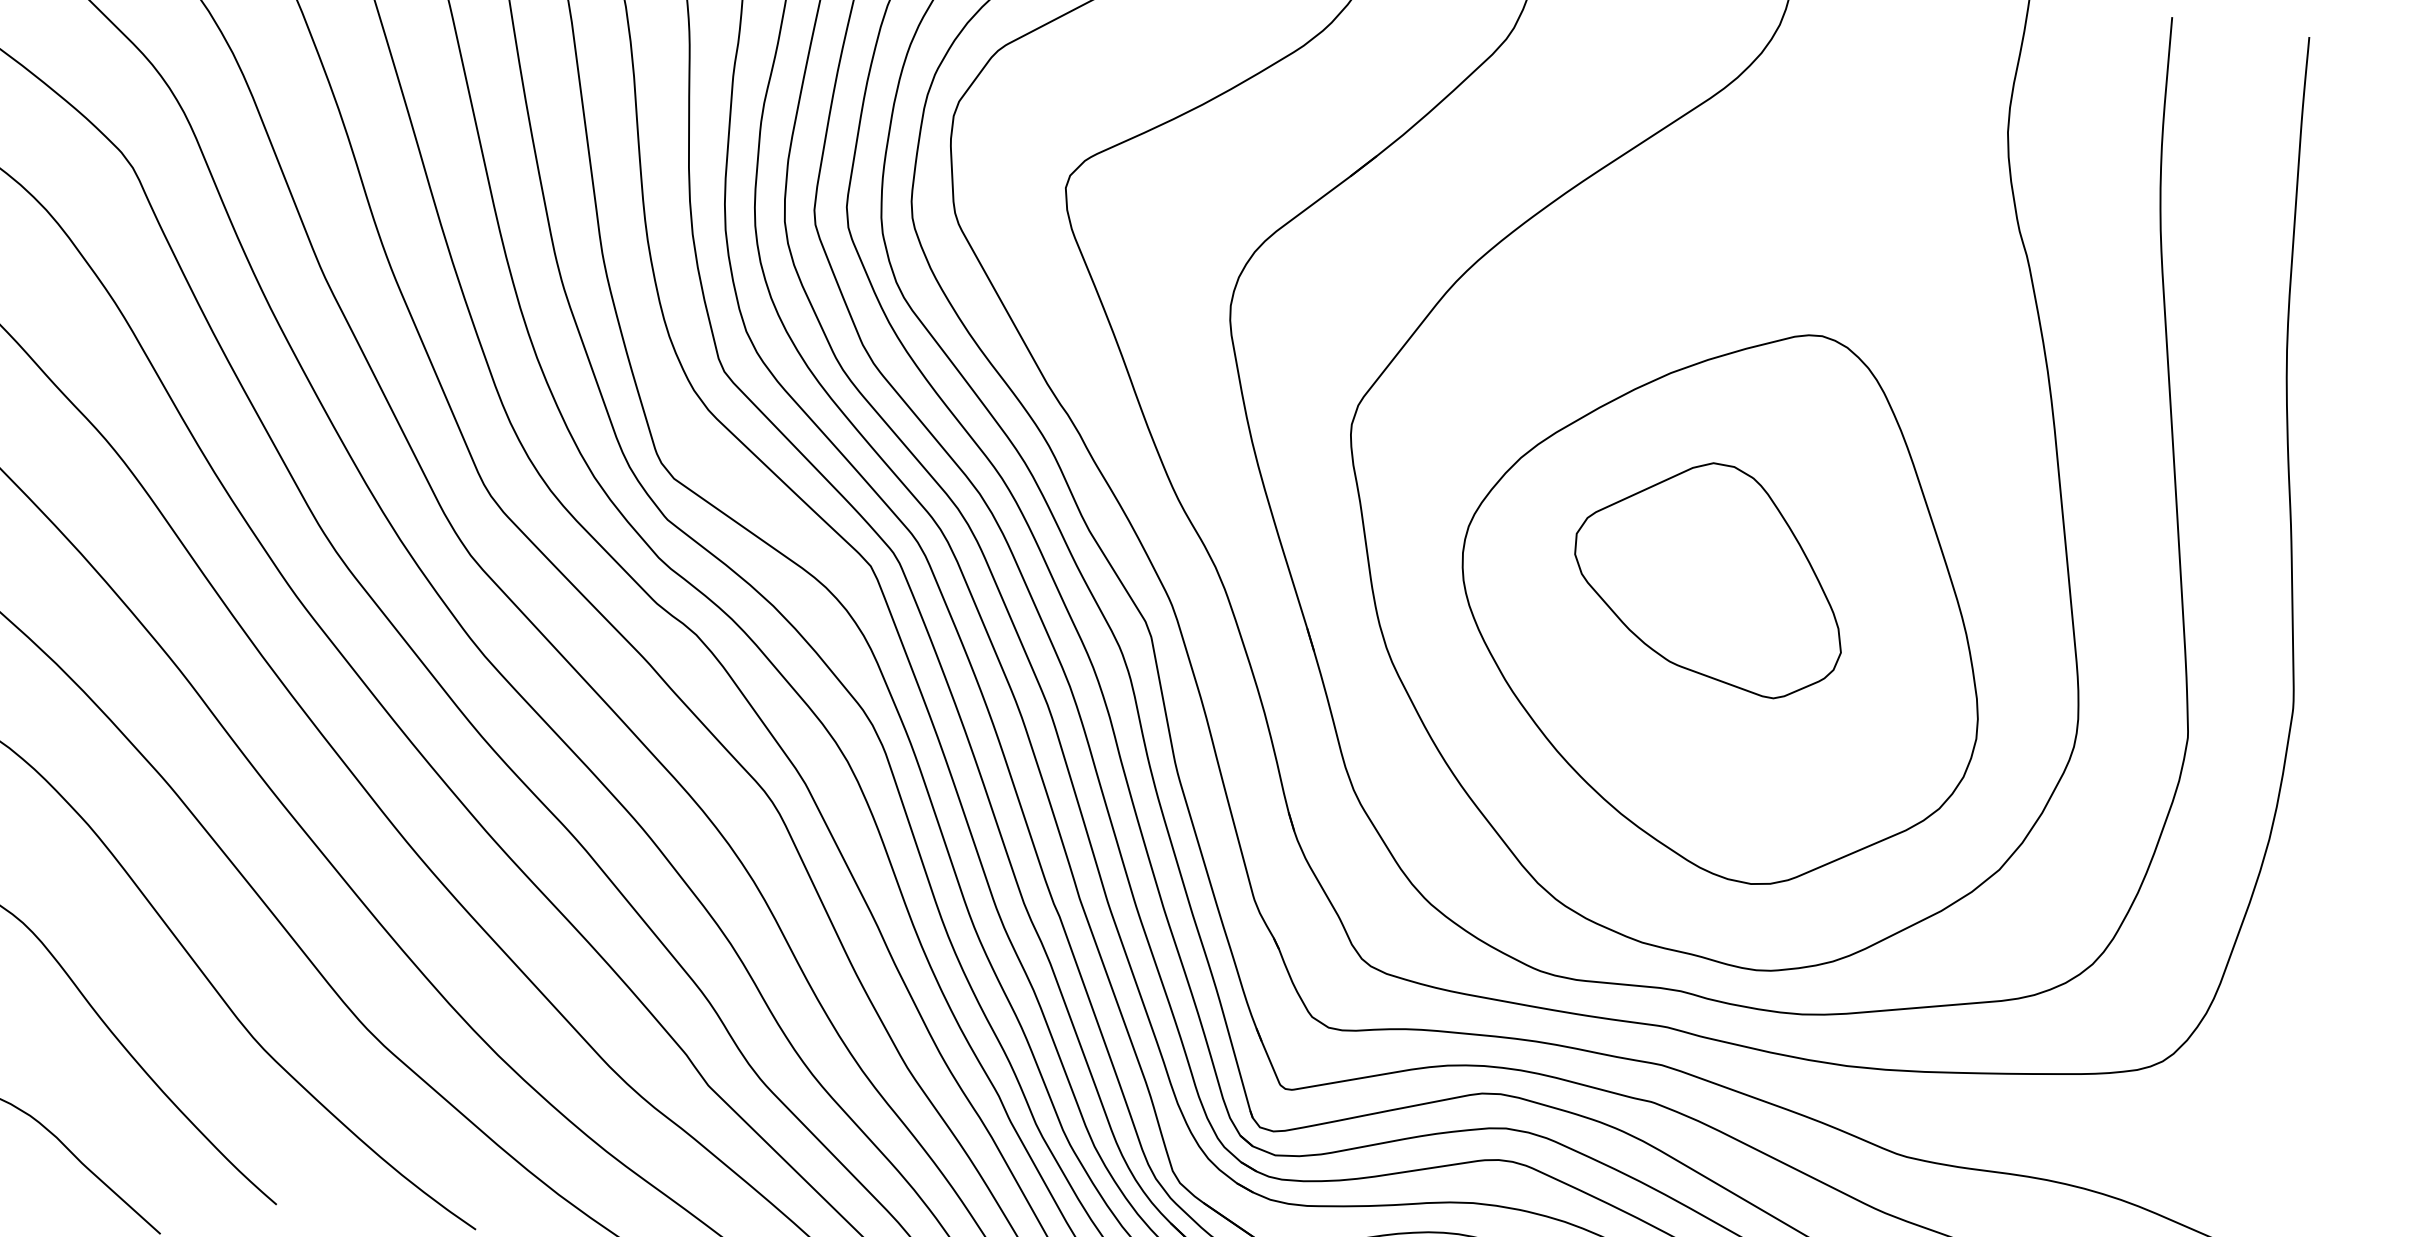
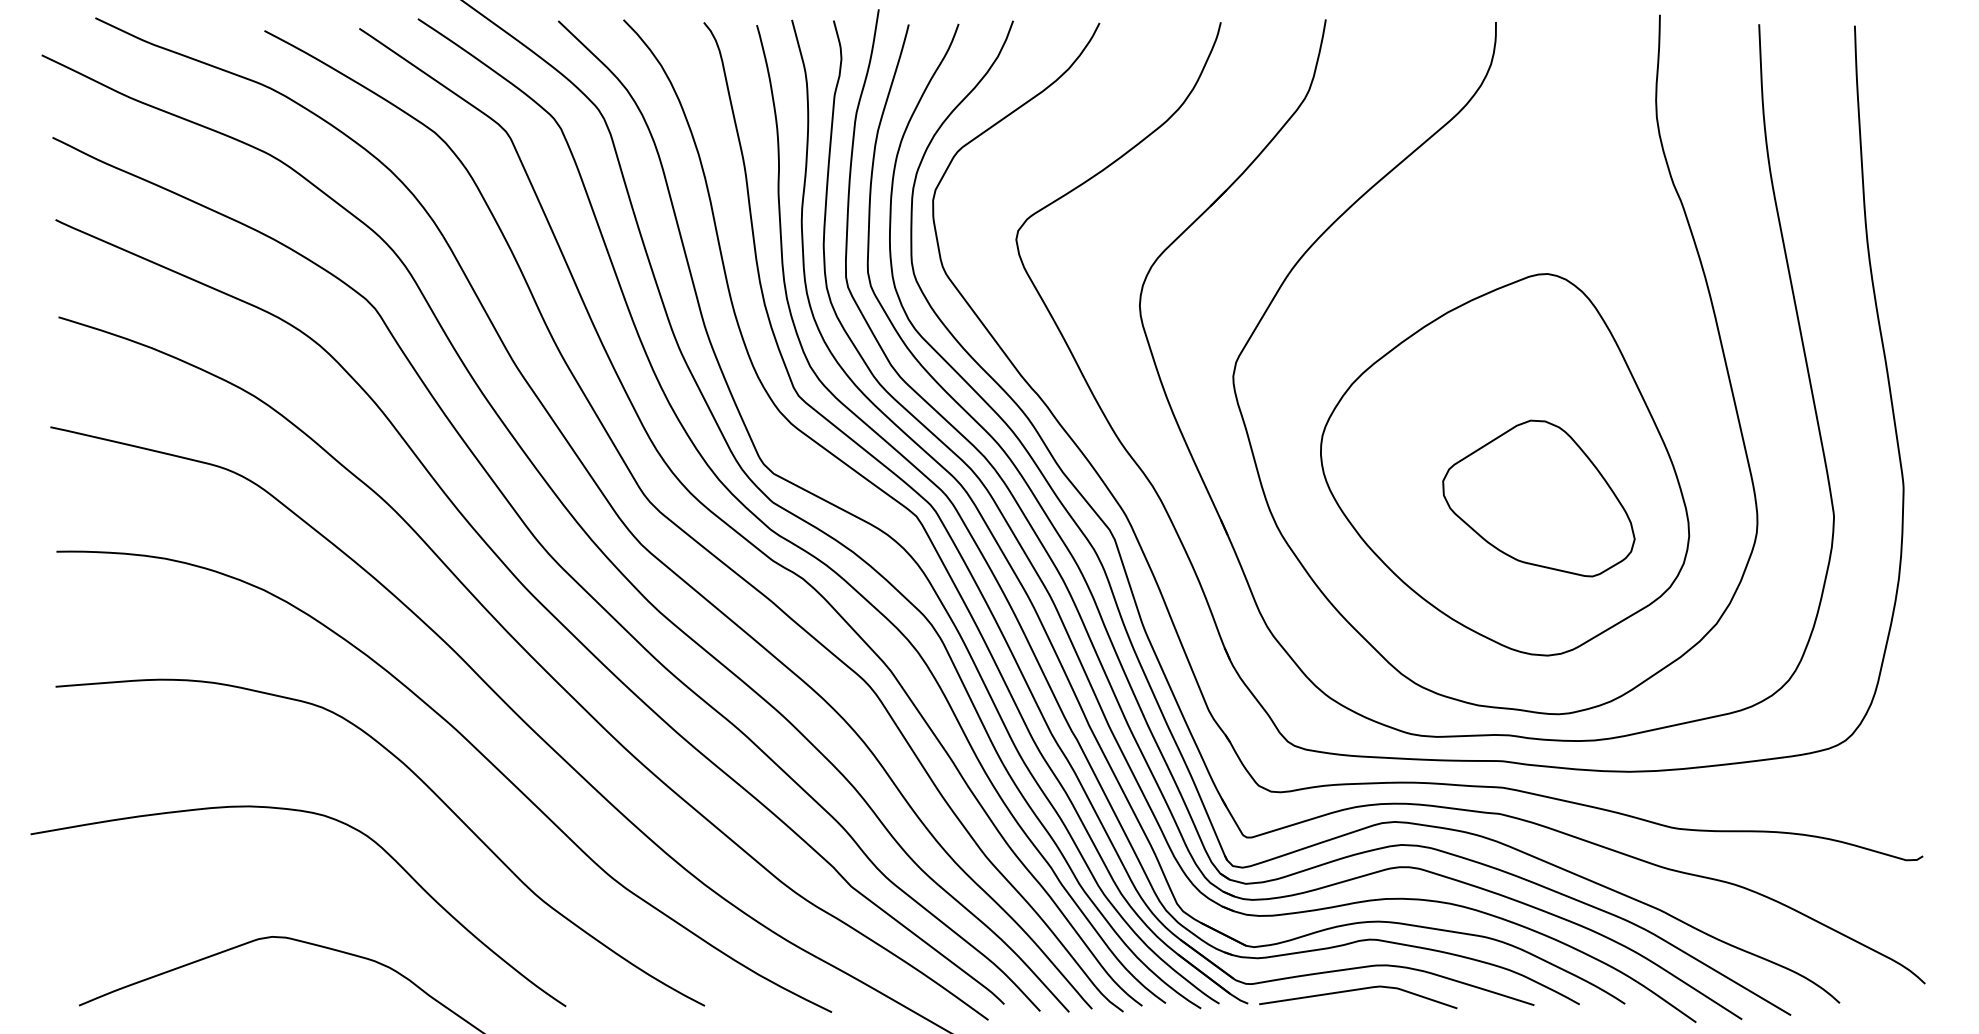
part: (1710, 576) -> (1538, 498), moved

